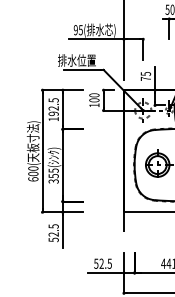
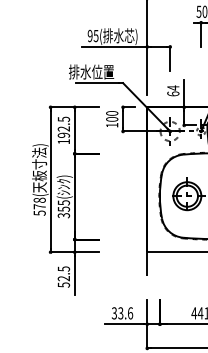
text: (146, 76) -> (173, 90), 75 -> 64
text: (33, 173) -> (39, 206), 600( -> 578(
text: (103, 263) -> (122, 313), 52.5 -> 33.6

